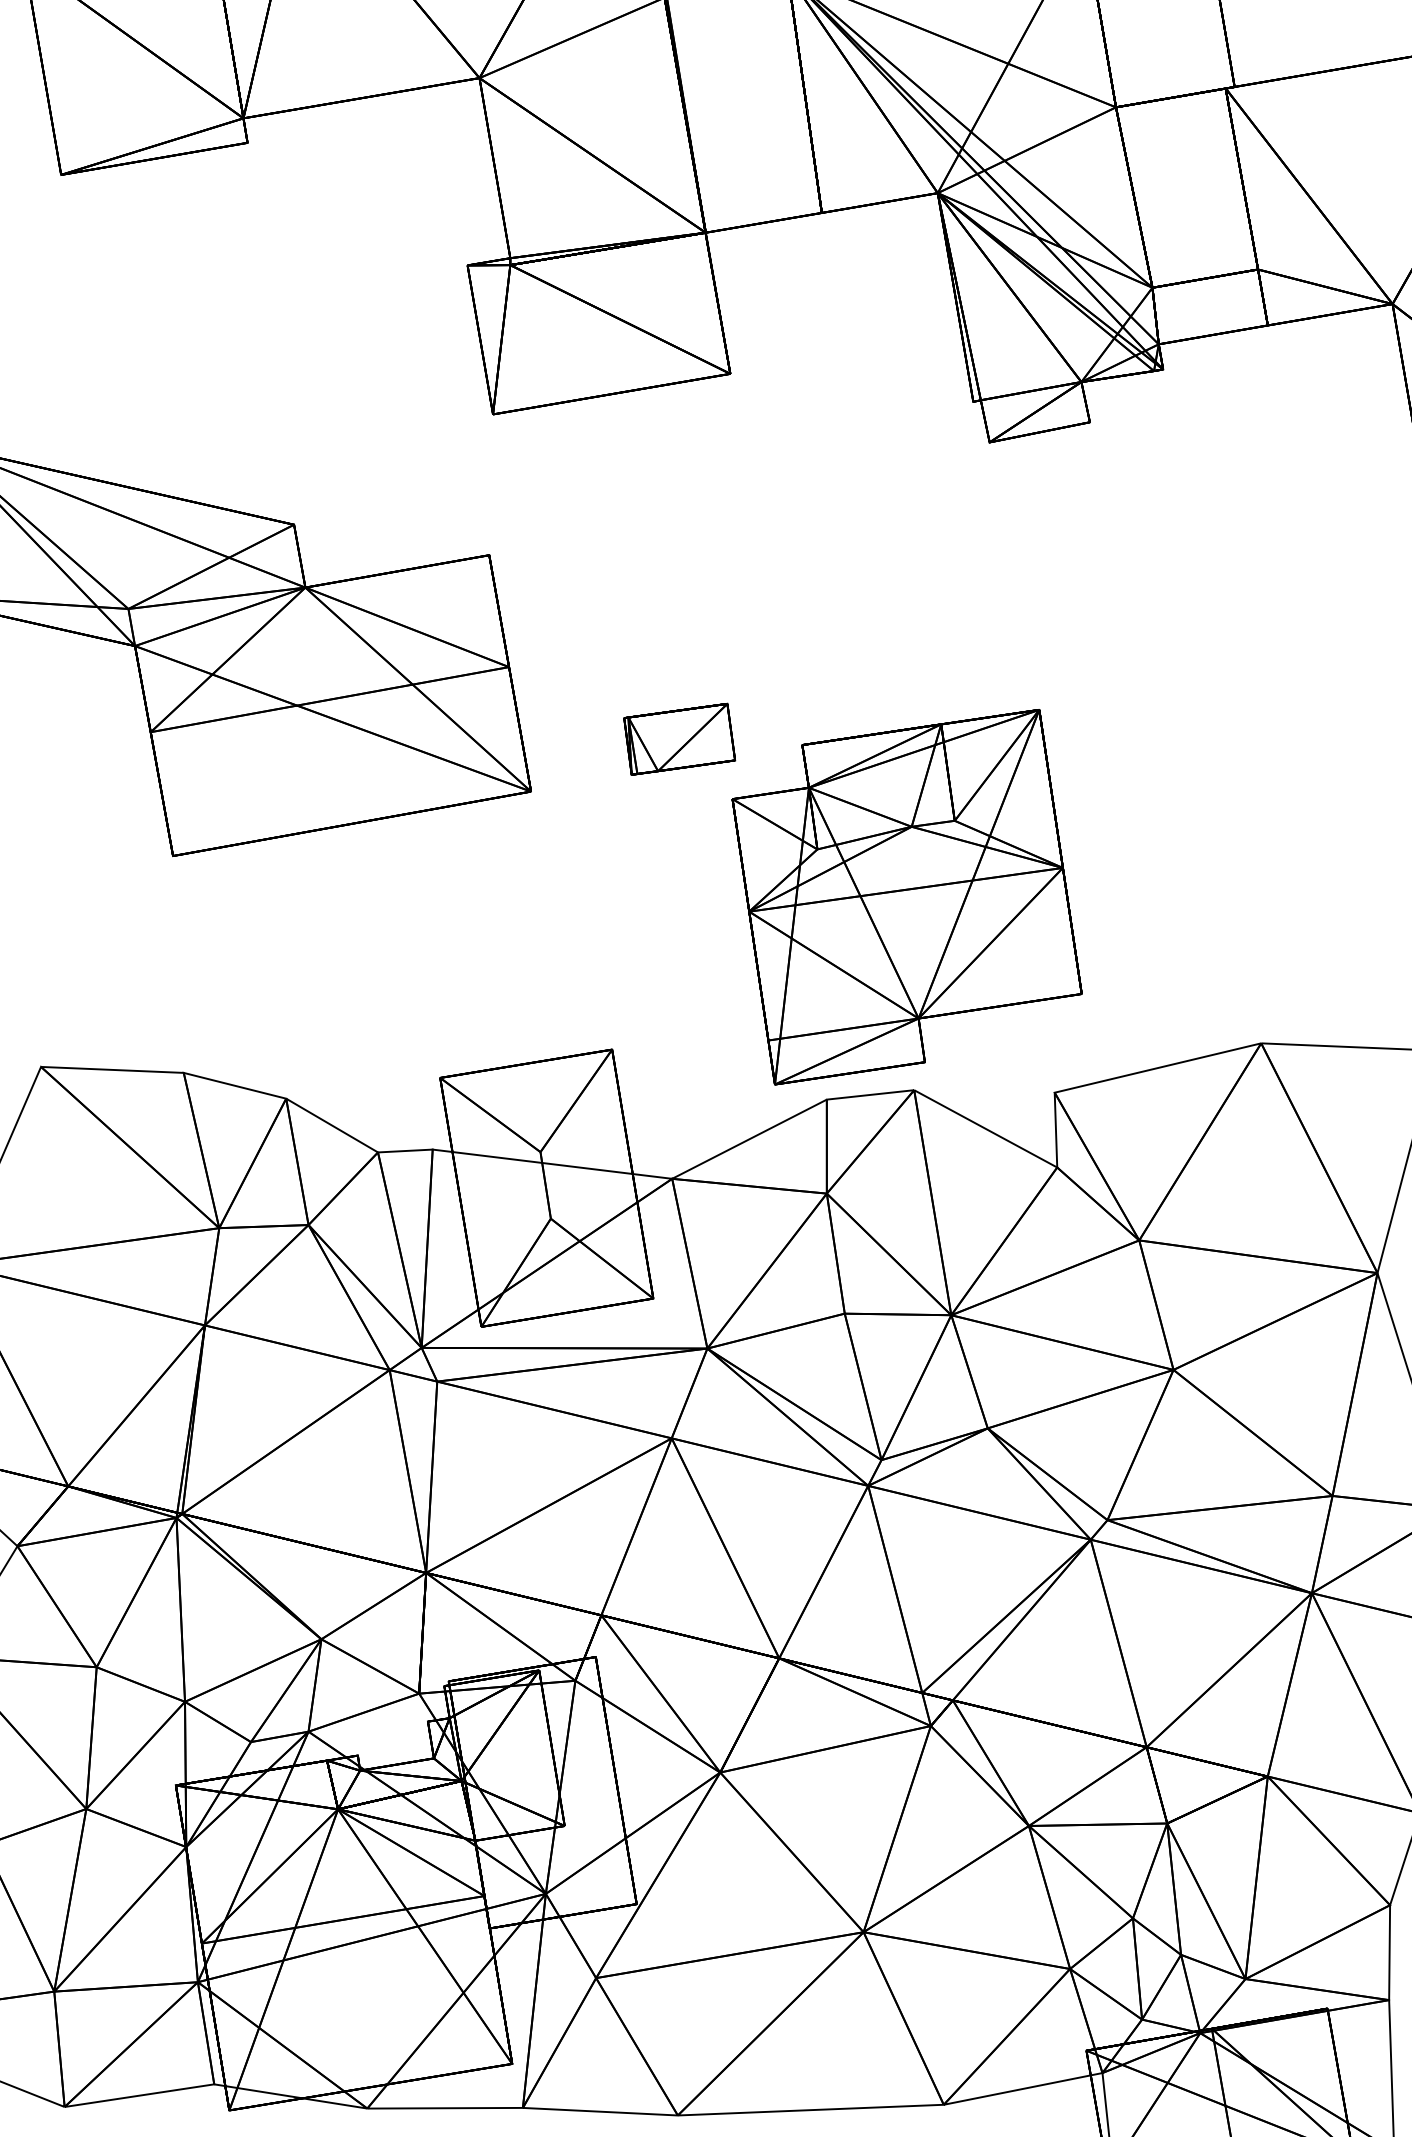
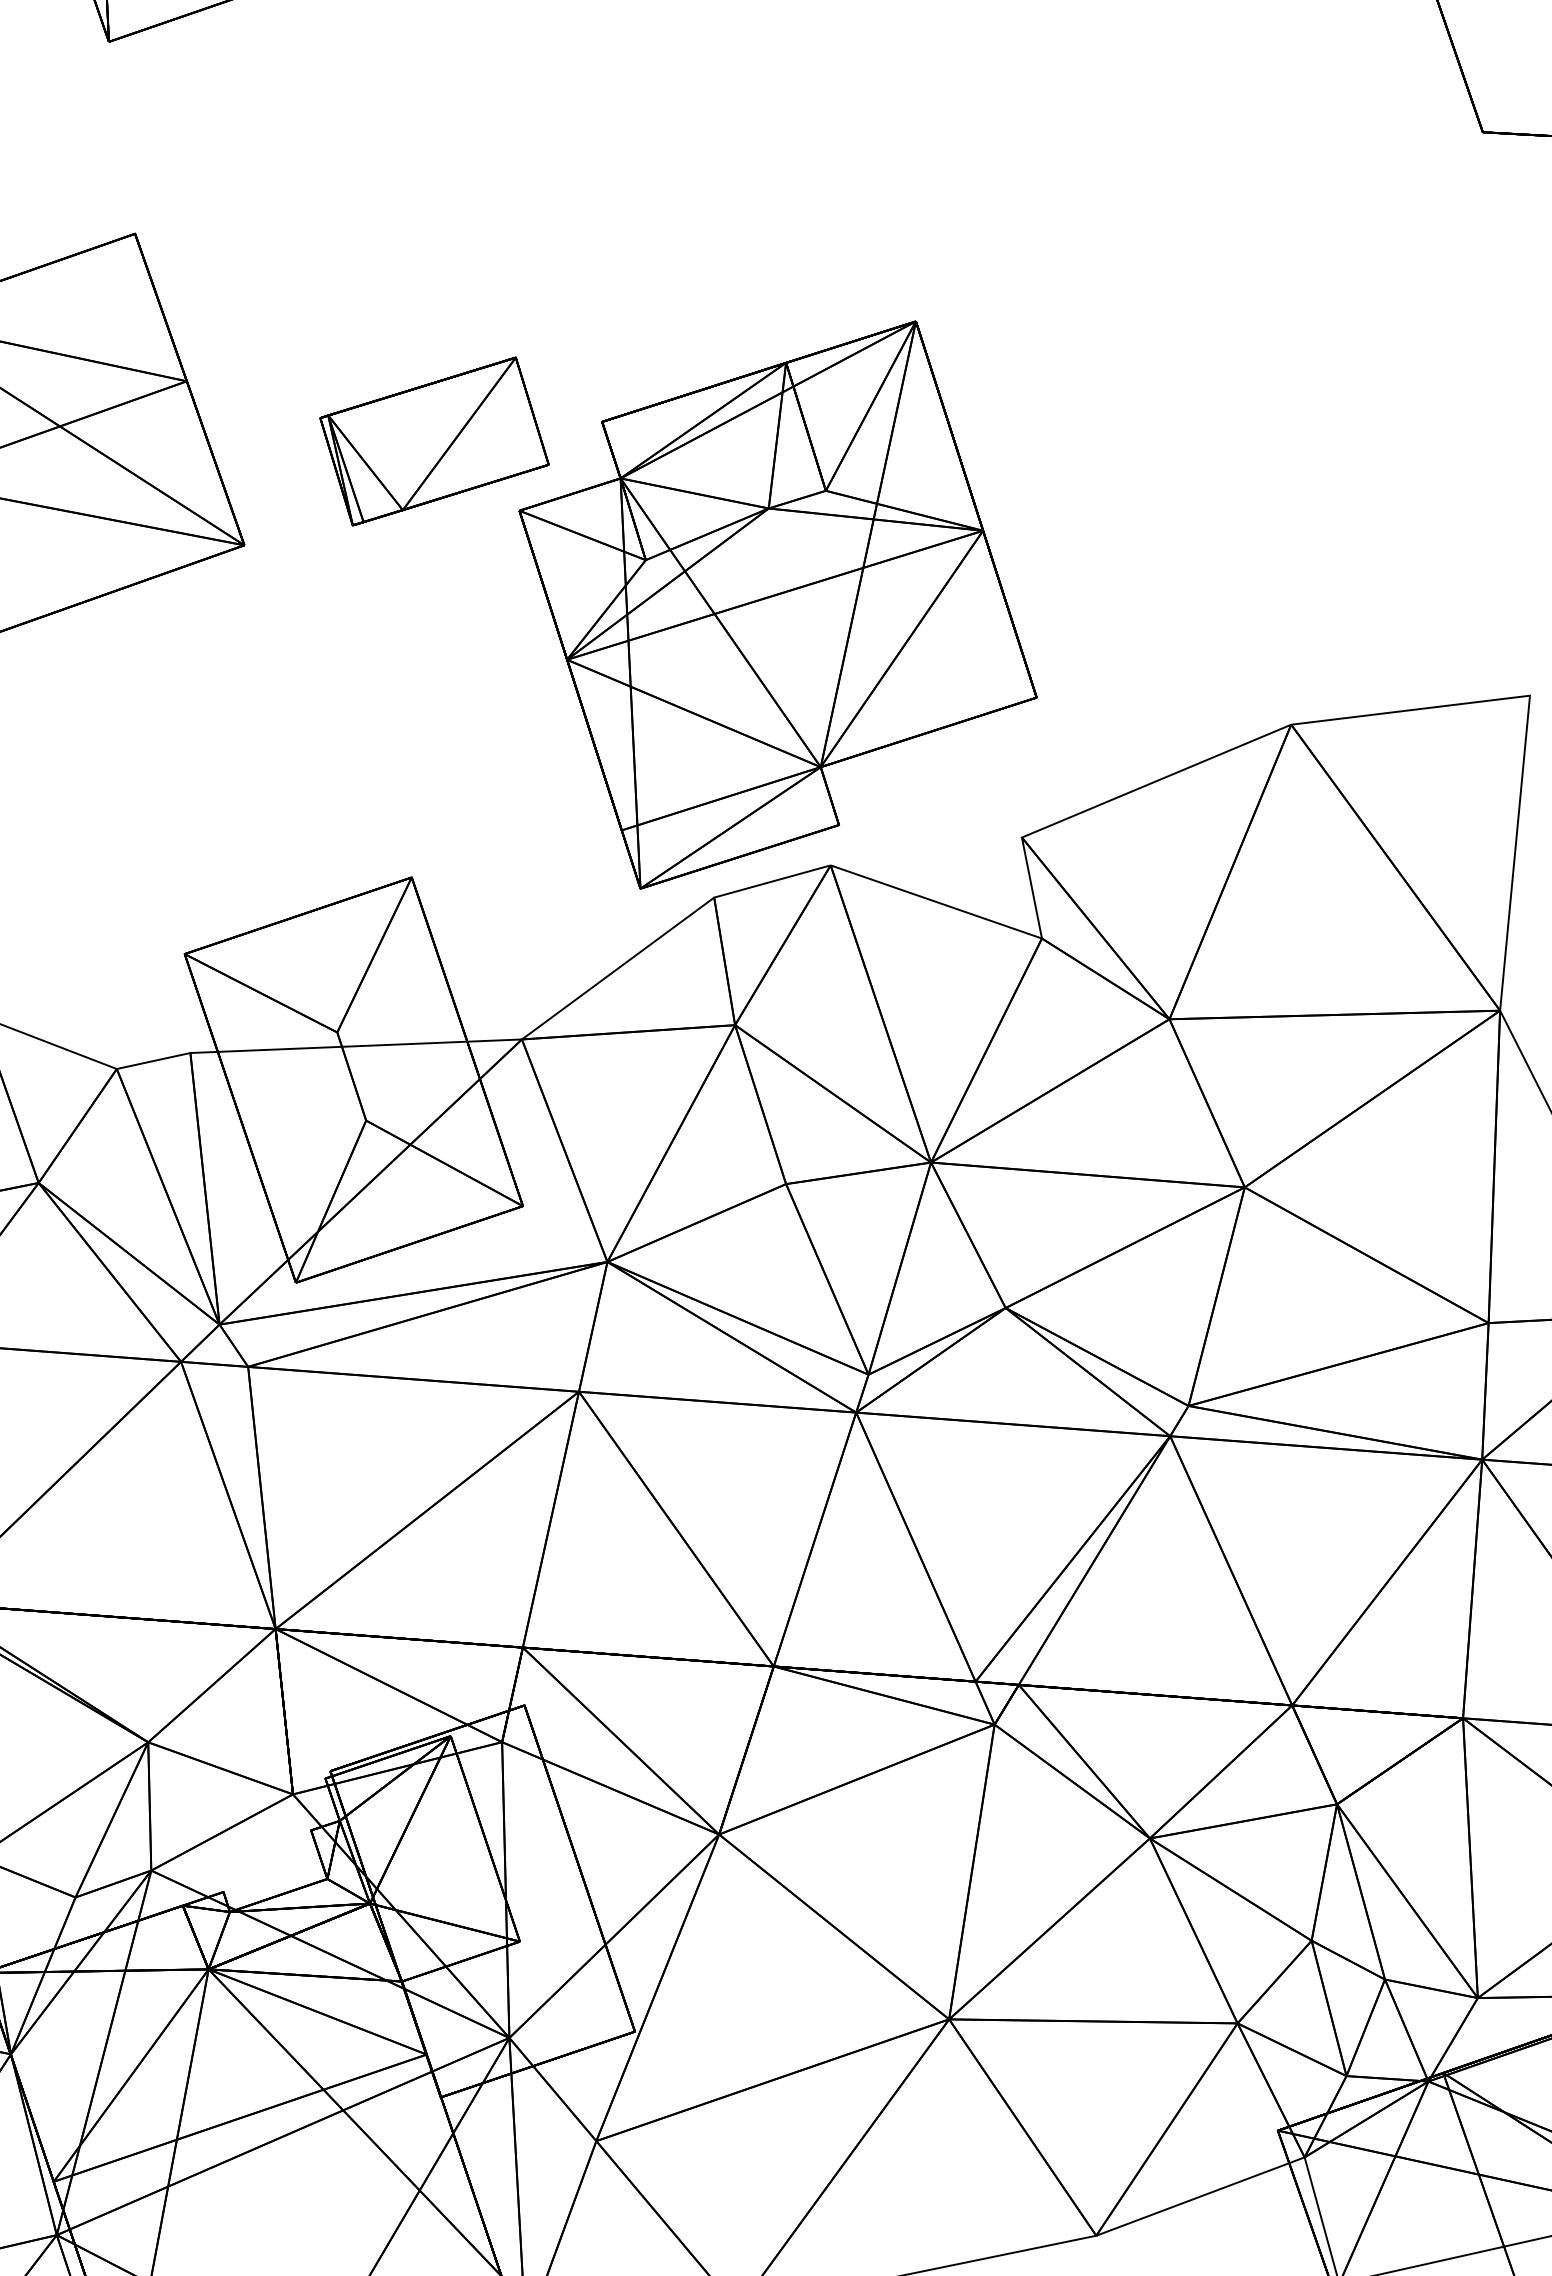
part: (679, 738) -> (433, 440), size x1.43

